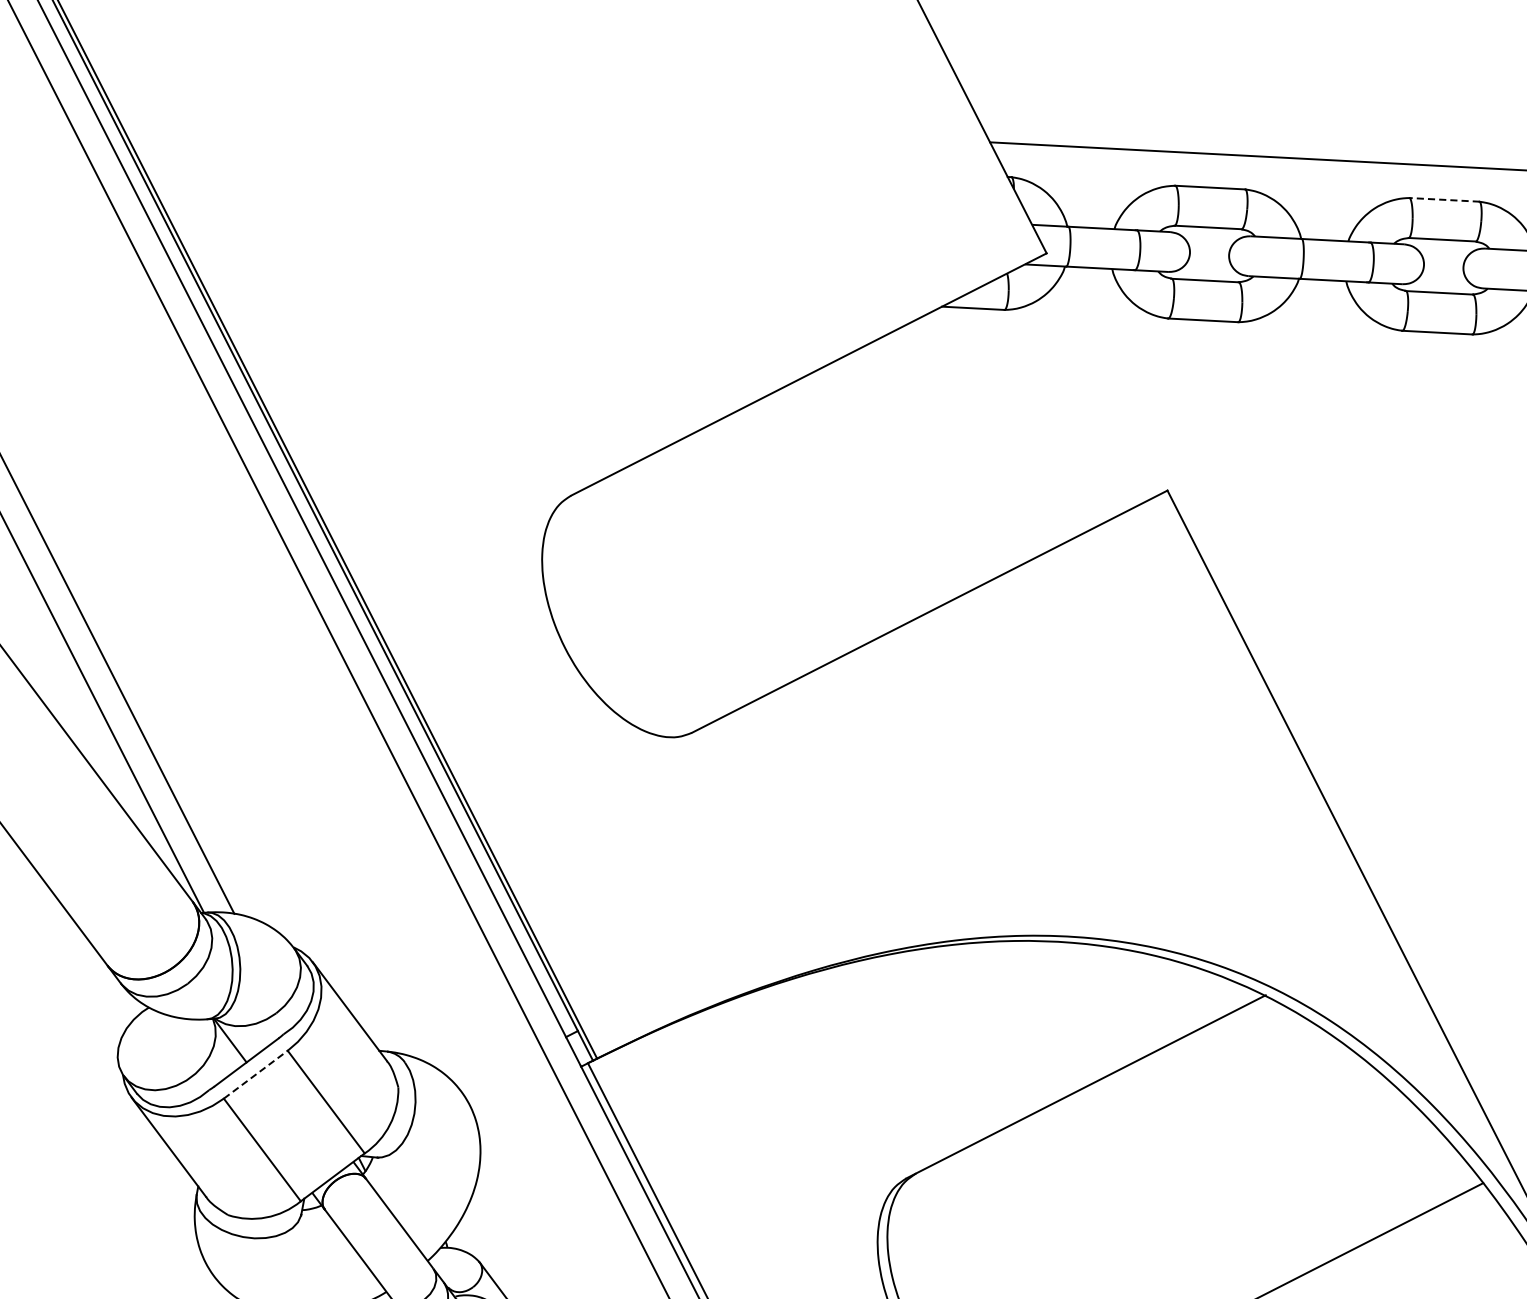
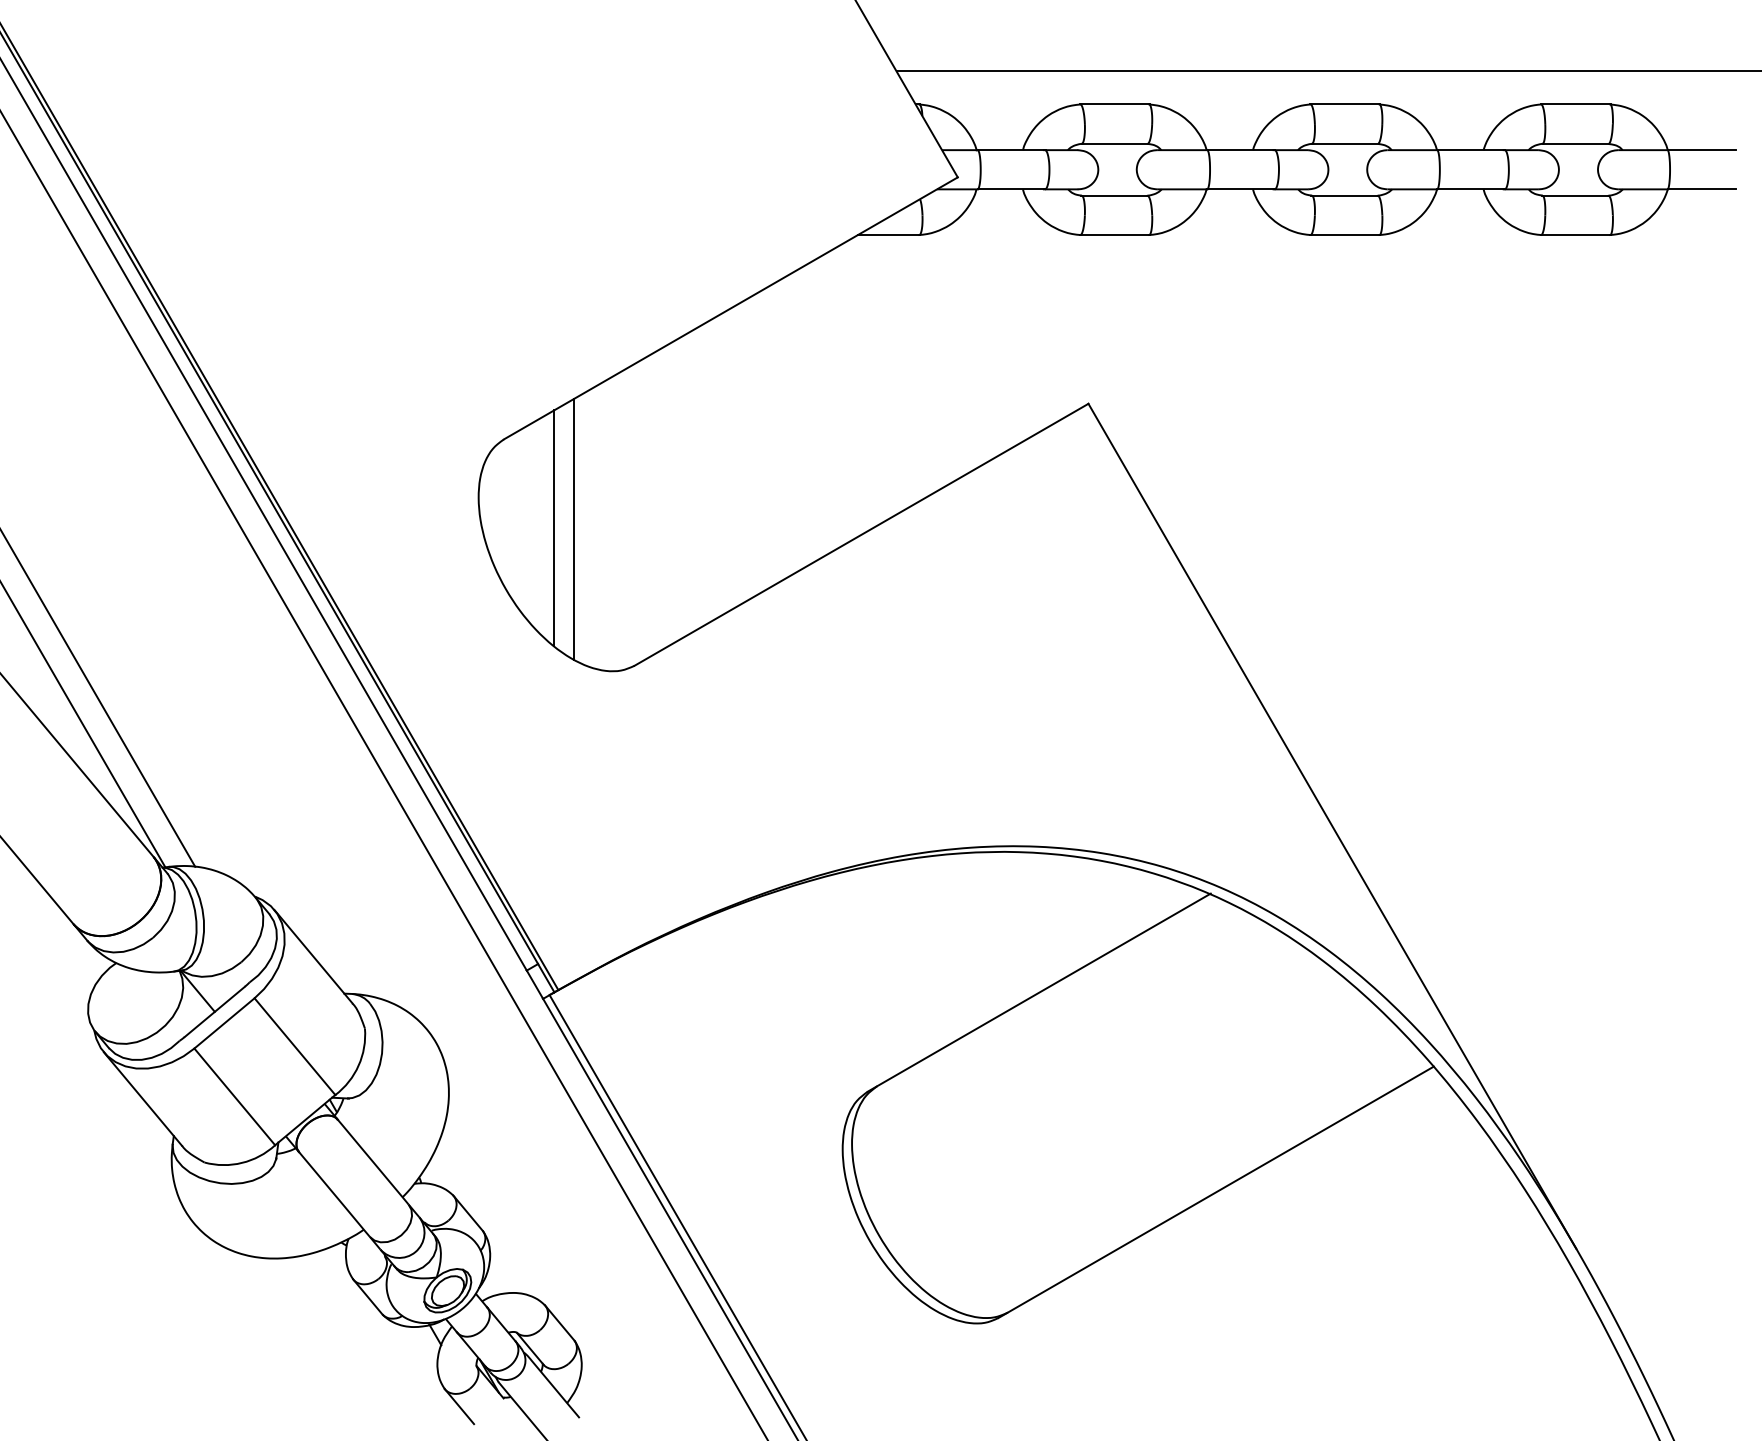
line: (1444, 199) -> (1345, 104), dashed -> solid
line: (617, 588) -> (554, 528), added
line: (638, 590) -> (574, 528), added
line: (255, 1074) -> (224, 1023), dashed -> solid

